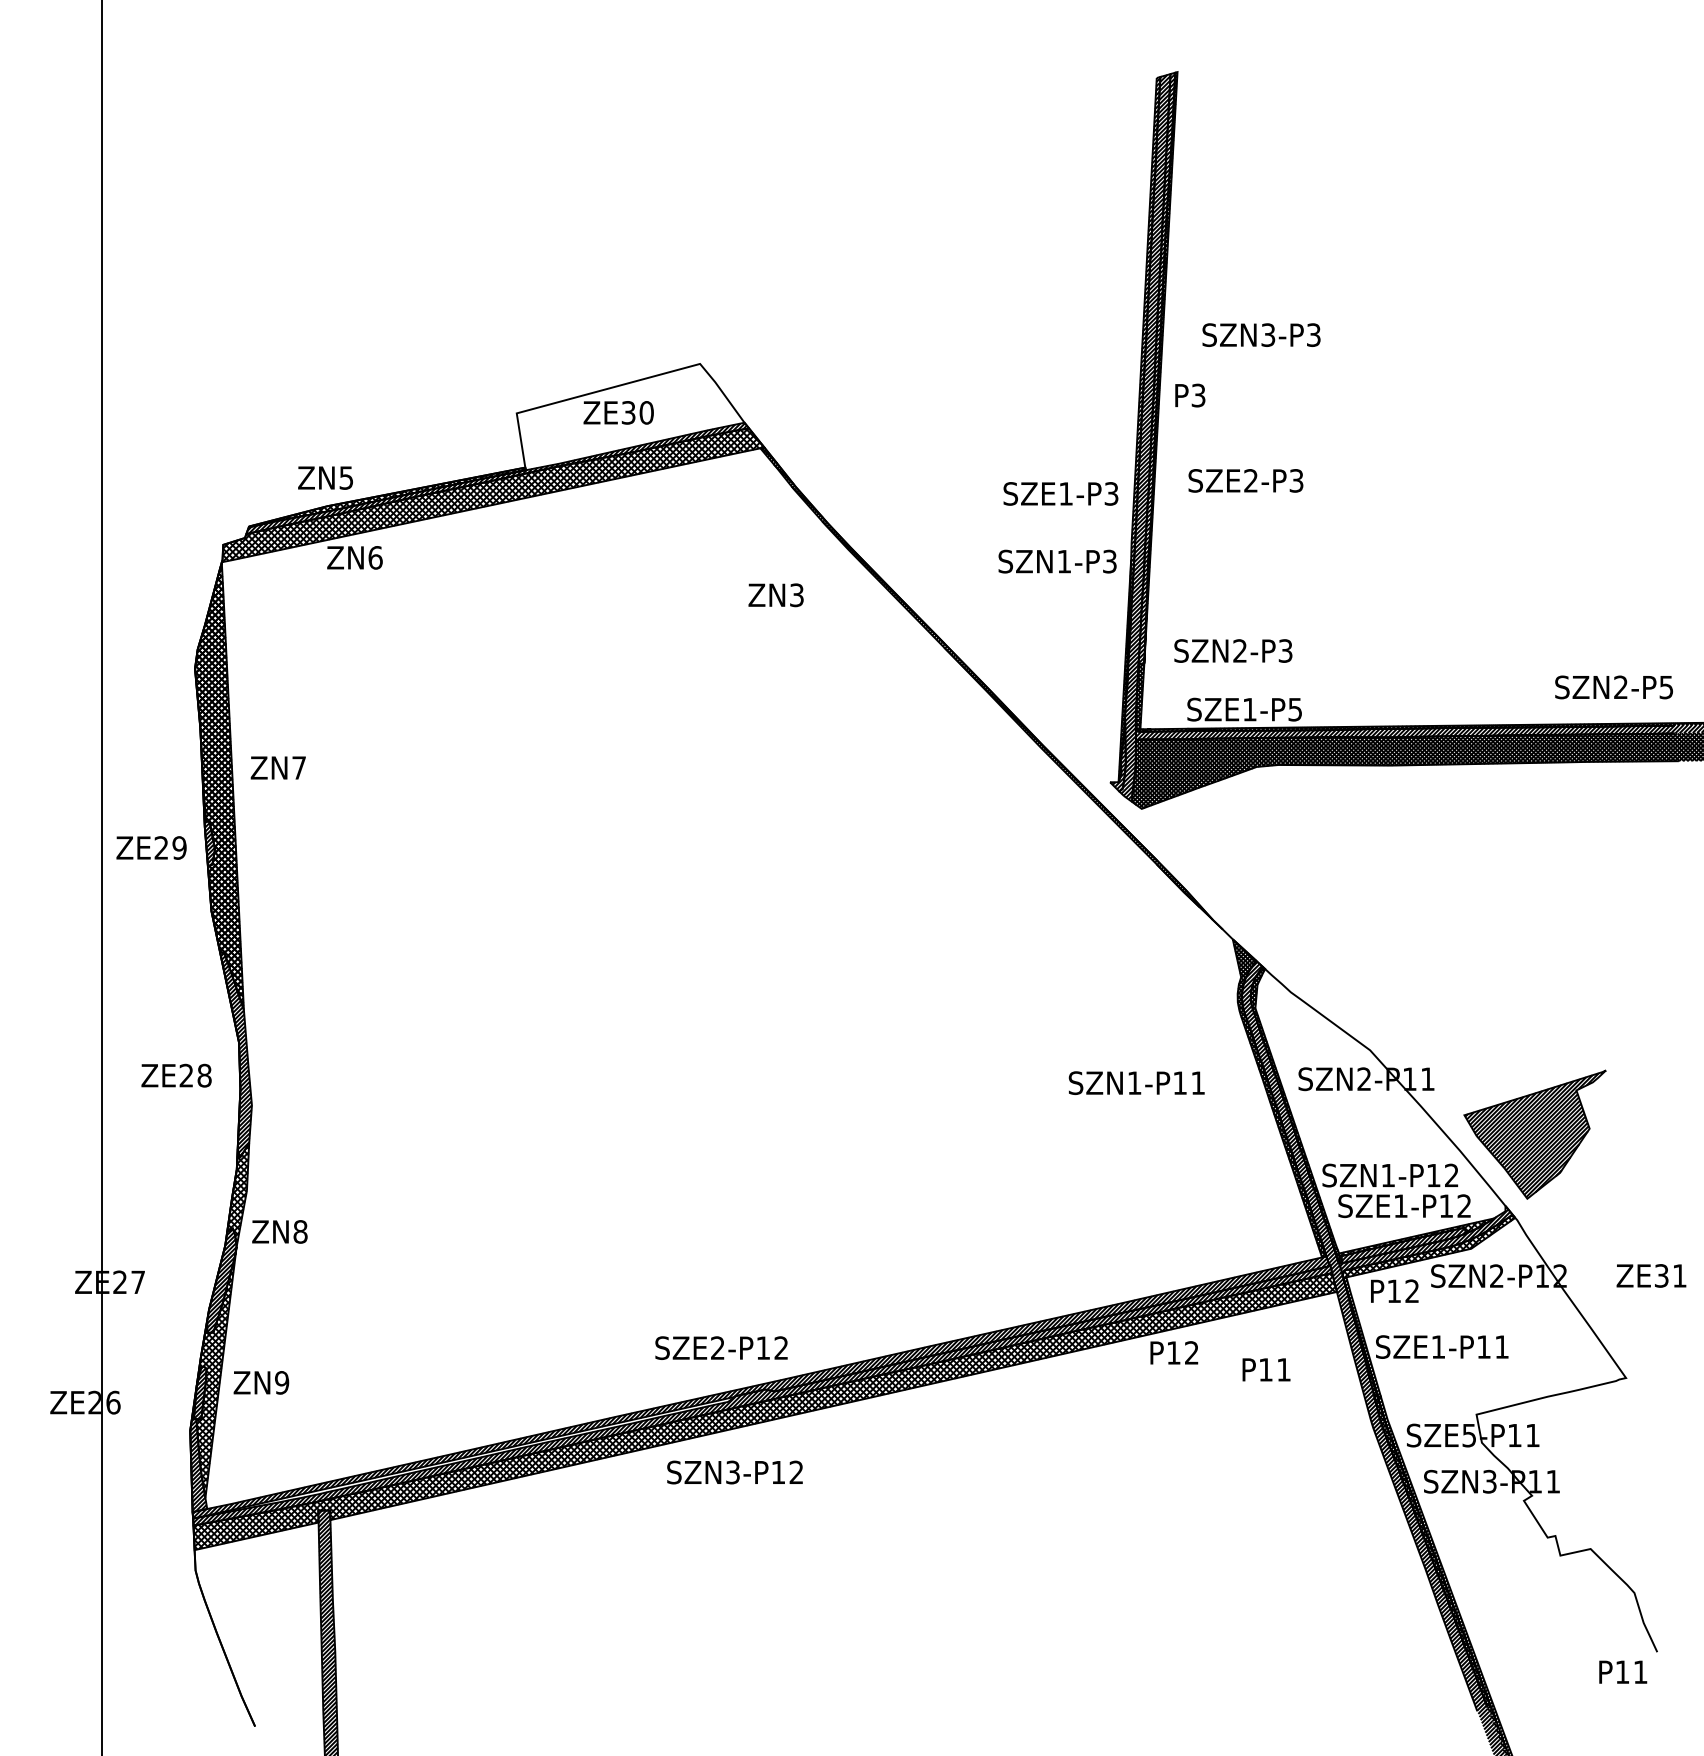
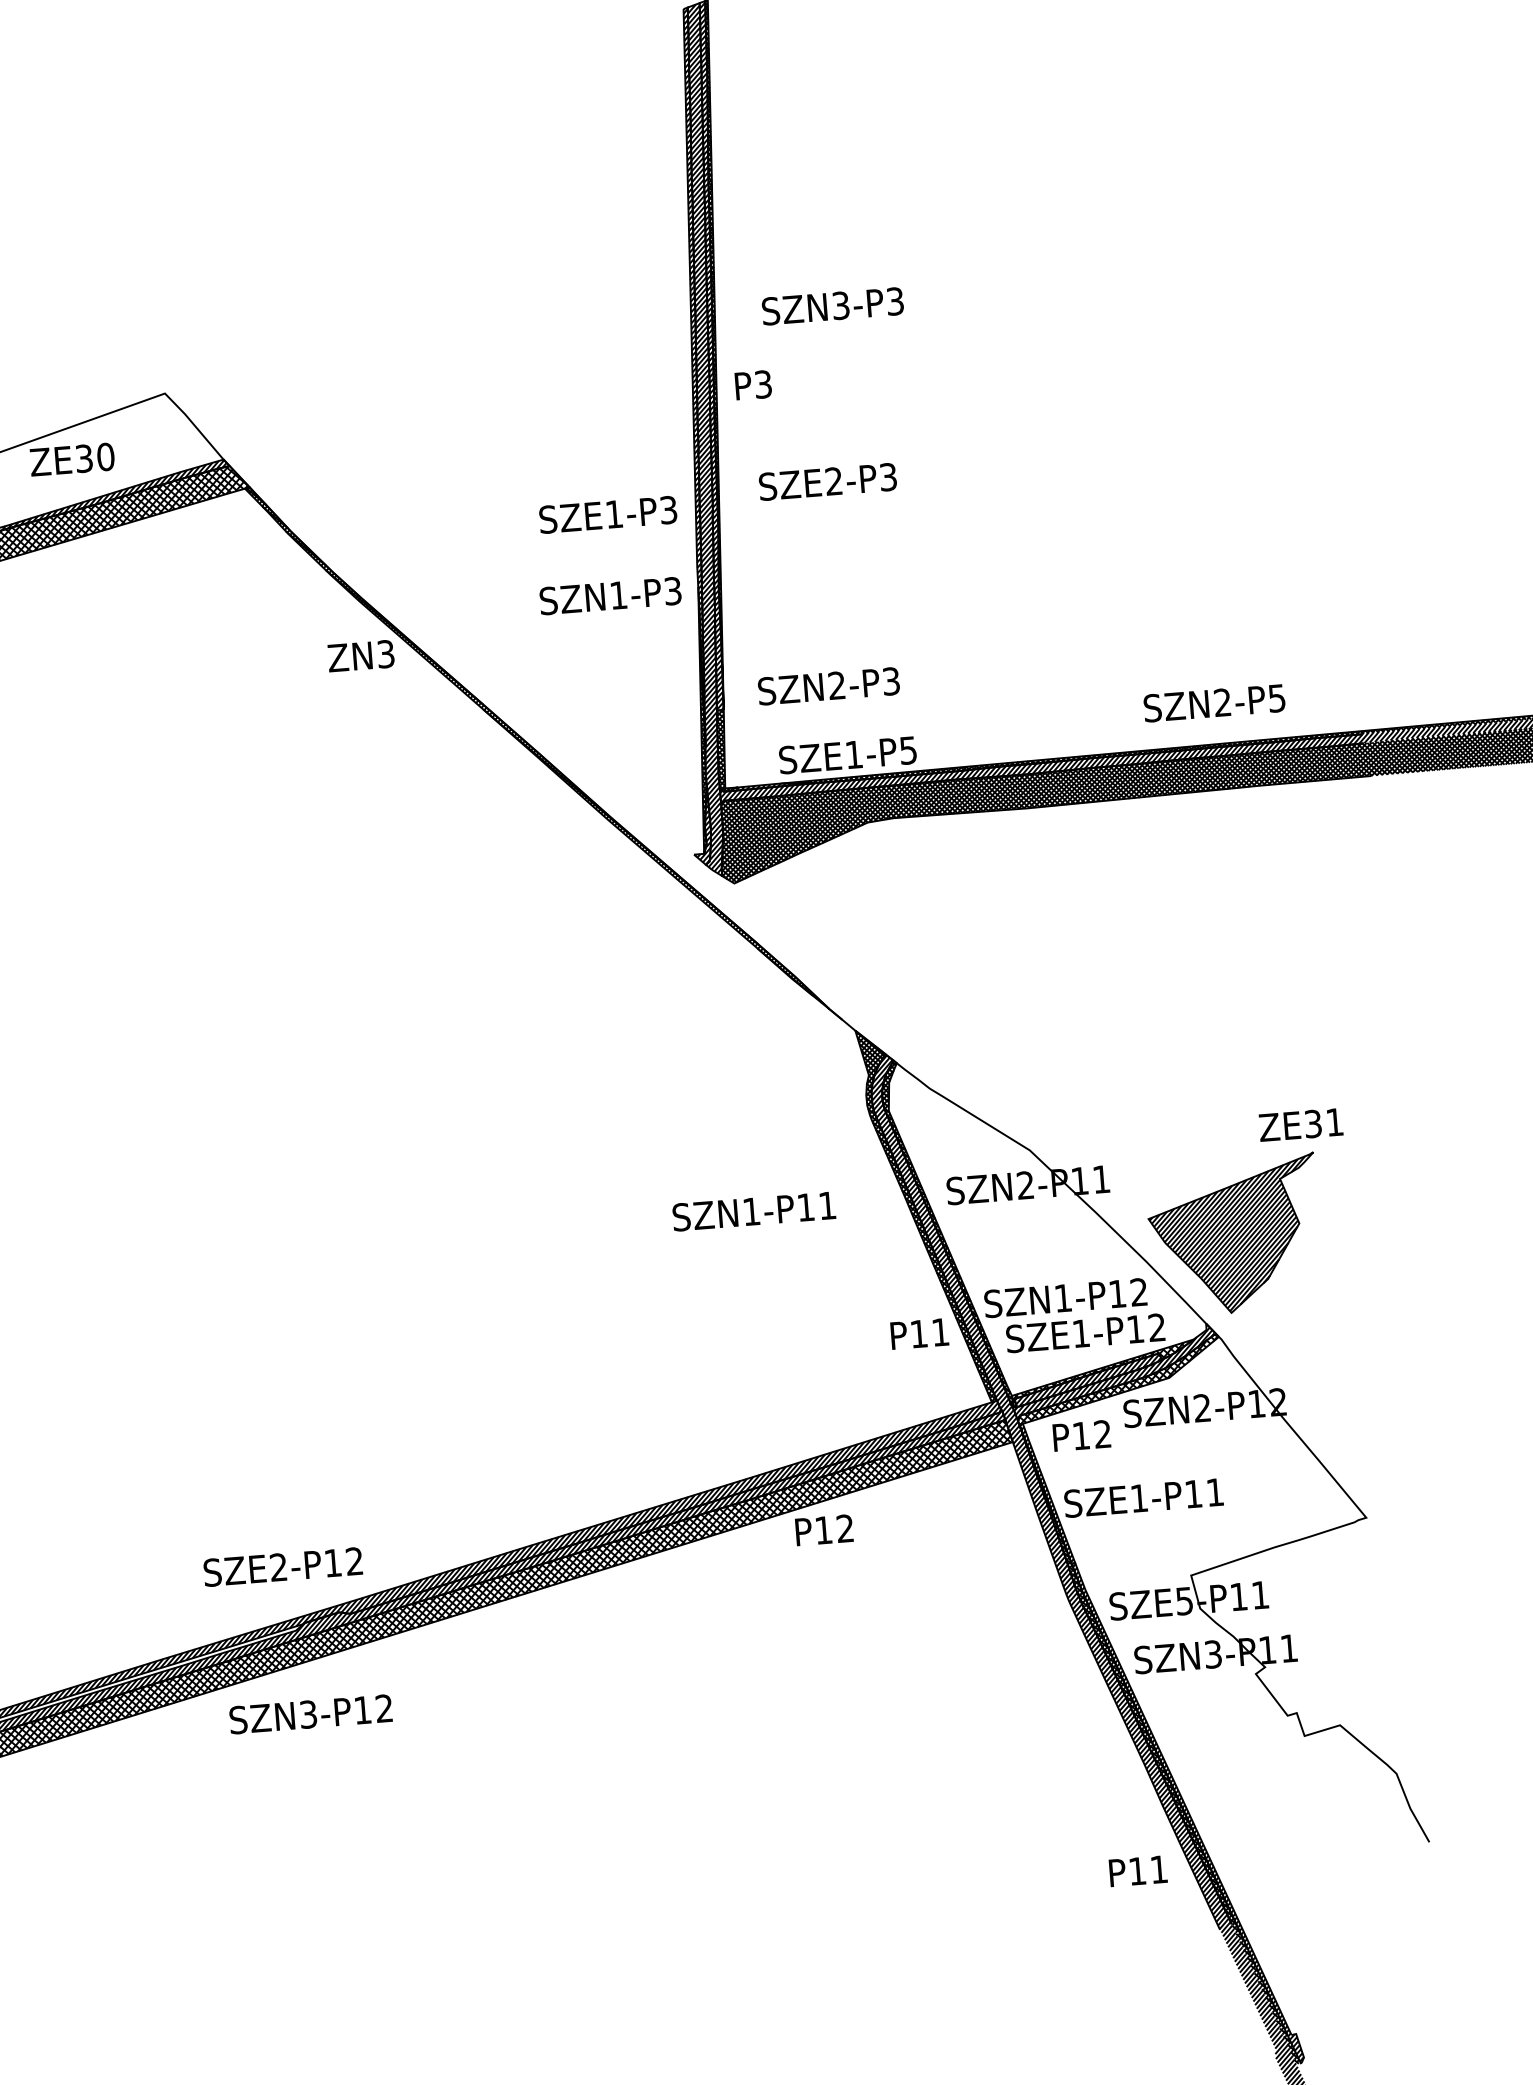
text: (775, 595) -> (360, 656), moved
text: (1613, 687) -> (1213, 703), moved
text: (1651, 1275) -> (1301, 1124), moved
text: (1266, 1369) -> (919, 1333), moved
text: (1623, 1671) -> (1138, 1870), moved

